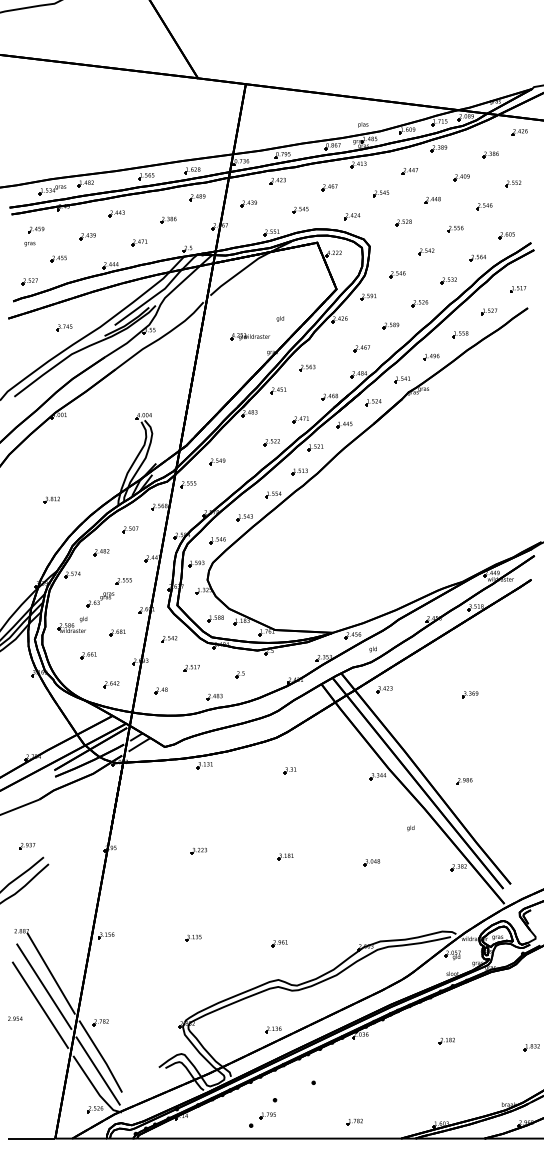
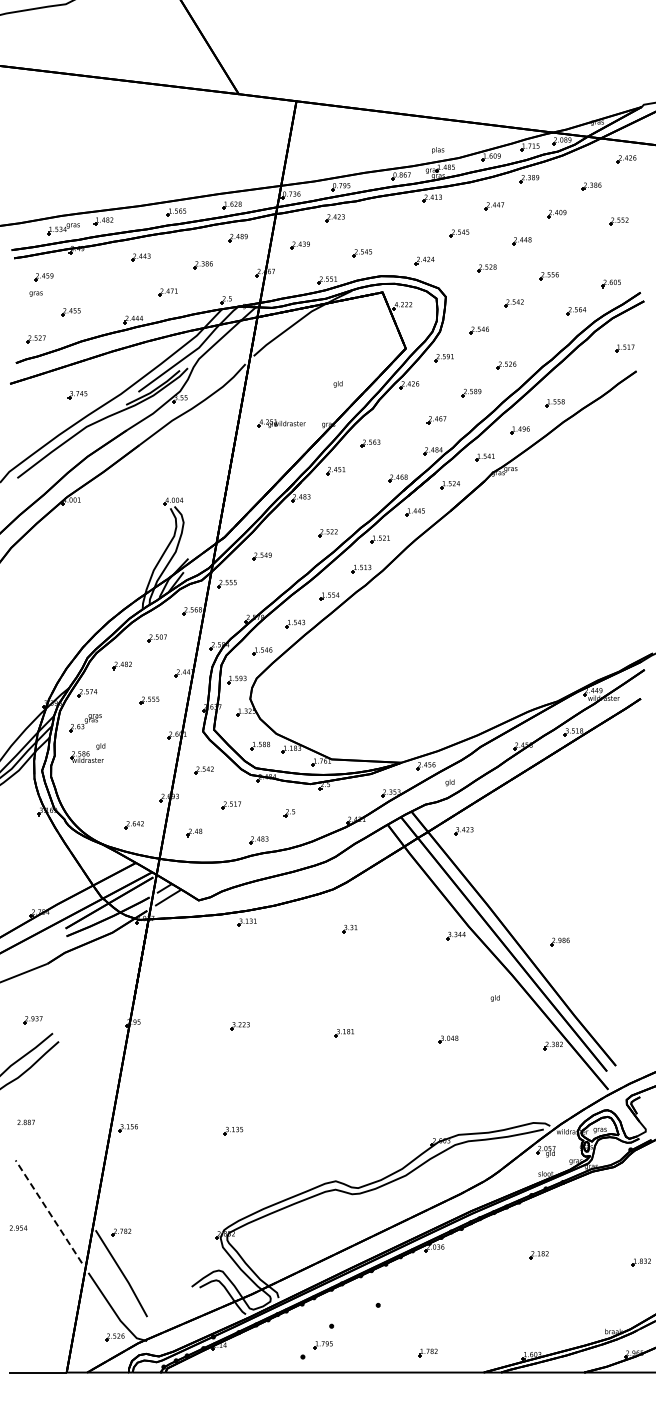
part: (328, 188) -> (396, 226), removed
part: (483, 206) -> (583, 248), removed
part: (87, 236) -> (105, 284), removed
part: (448, 280) -> (540, 338), removed
part: (488, 311) -> (589, 375), removed
part: (250, 336) -> (281, 423), moved
part: (300, 419) -> (362, 505), removed
part: (51, 499) -> (62, 602), removed
part: (100, 600) -> (85, 723), moved
part: (117, 632) -> (141, 762), removed
part: (88, 655) -> (106, 790), removed
part: (469, 694) -> (566, 837), removed
part: (279, 943) -> (336, 1137), removed
line: (50, 973) -> (61, 1173), removed
line: (44, 986) -> (53, 1189), removed
line: (40, 1005) -> (48, 1211), solid -> dashed
part: (273, 1029) -> (329, 1241), removed
line: (98, 1070) -> (118, 1290), removed

